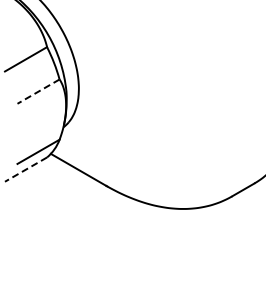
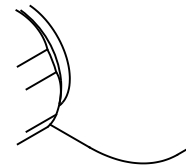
line: (38, 91) -> (41, 80), dashed -> solid
line: (25, 169) -> (32, 135), dashed -> solid

